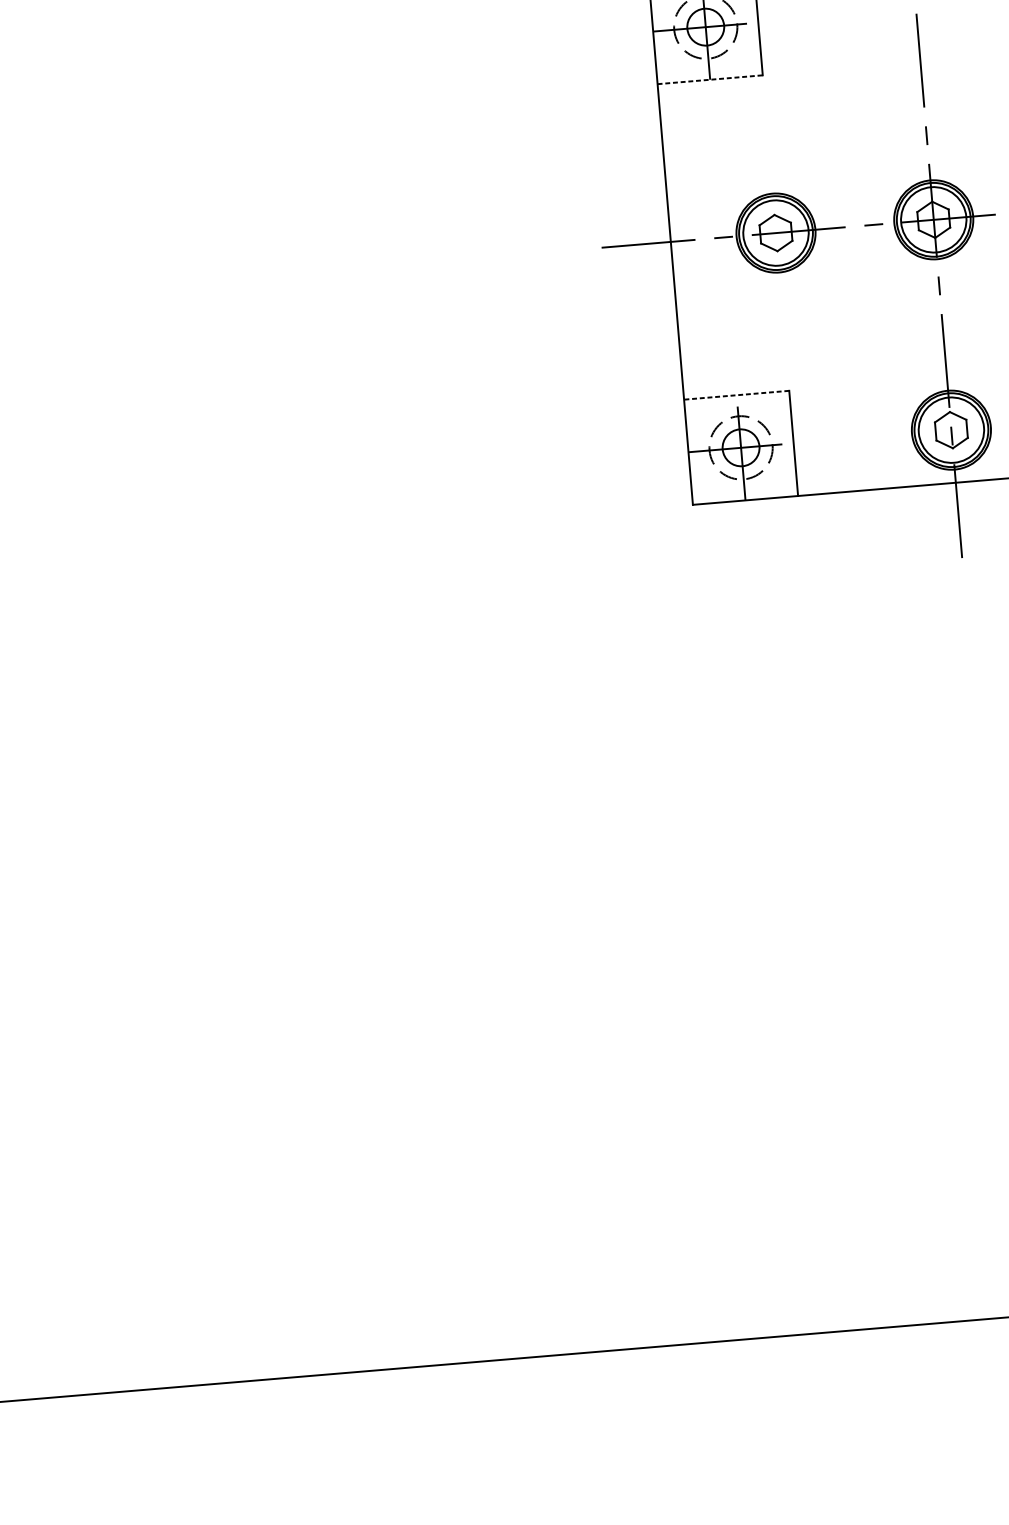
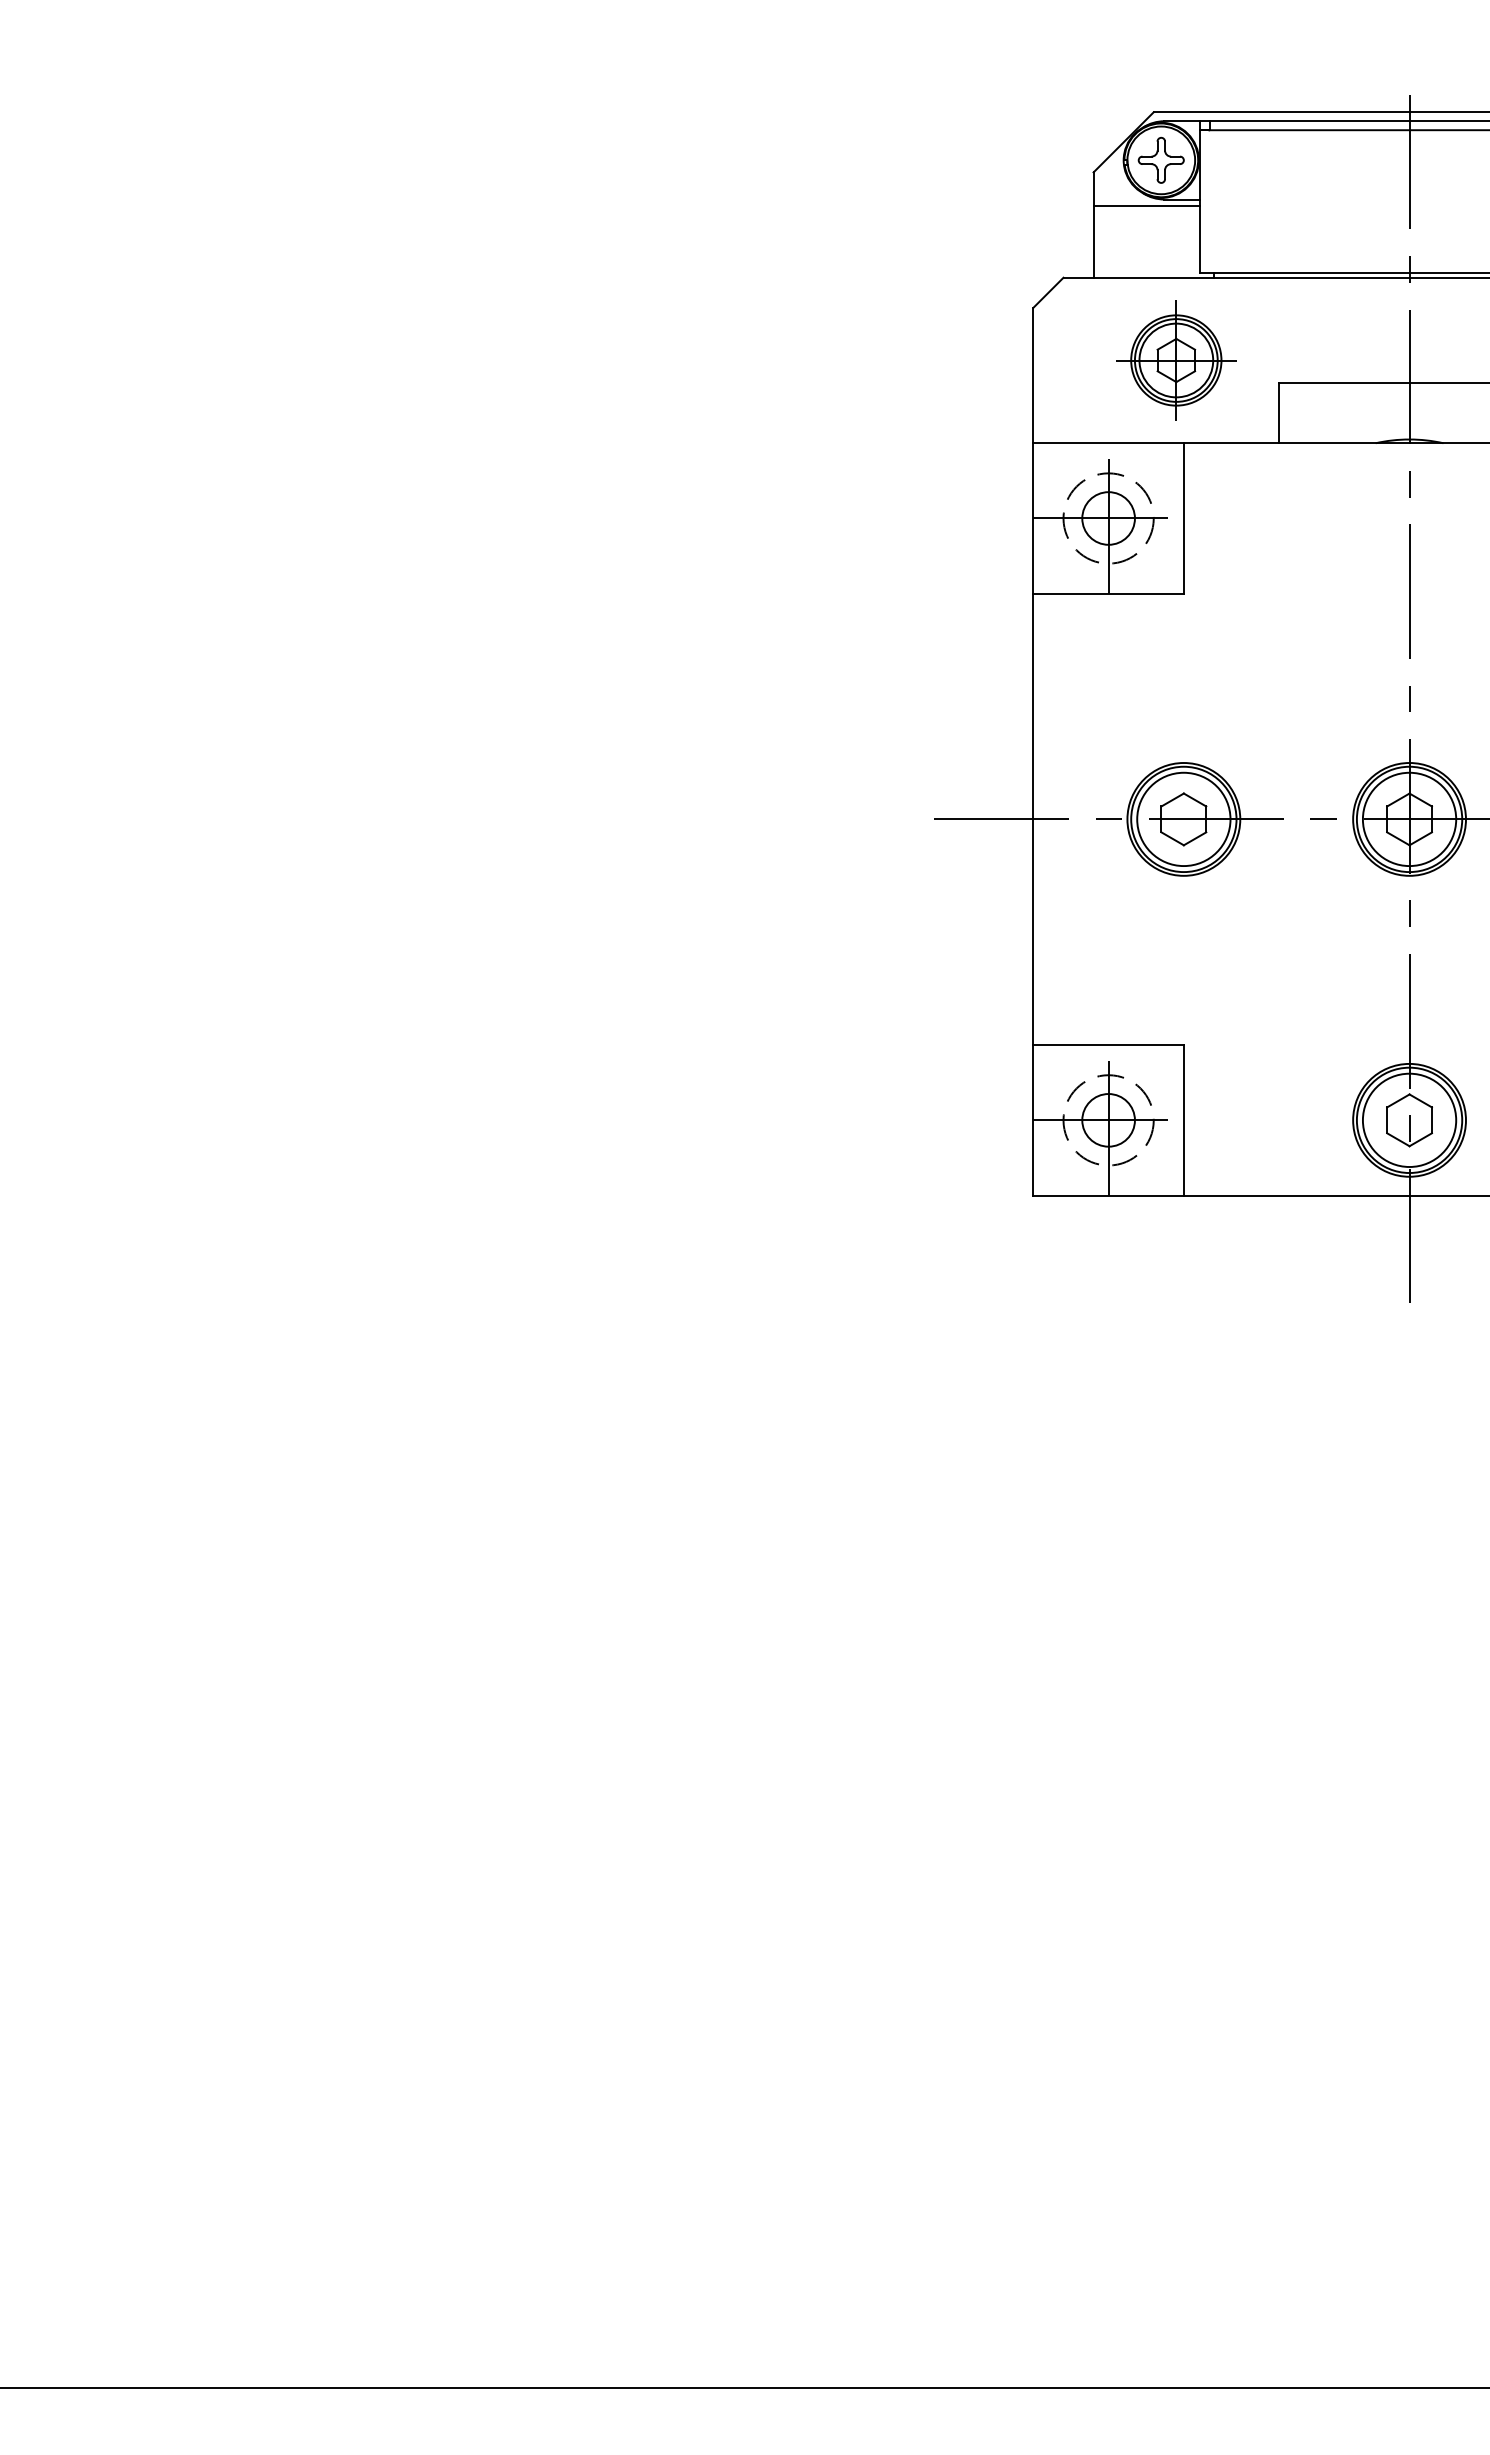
line: (710, 79) -> (1109, 593), dashed -> solid
line: (736, 395) -> (1108, 1045), dashed -> solid

